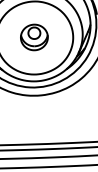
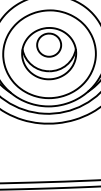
part: (34, 37) -> (49, 53), size x1.67

